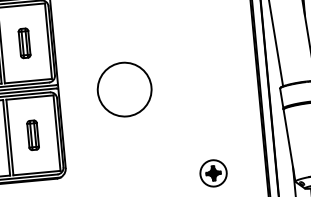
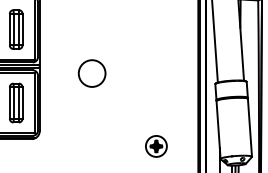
part: (24, 43) -> (16, 29), size x1.67
circle: (123, 89) -> (91, 73), size x0.62
part: (33, 134) -> (16, 102), size x1.67

